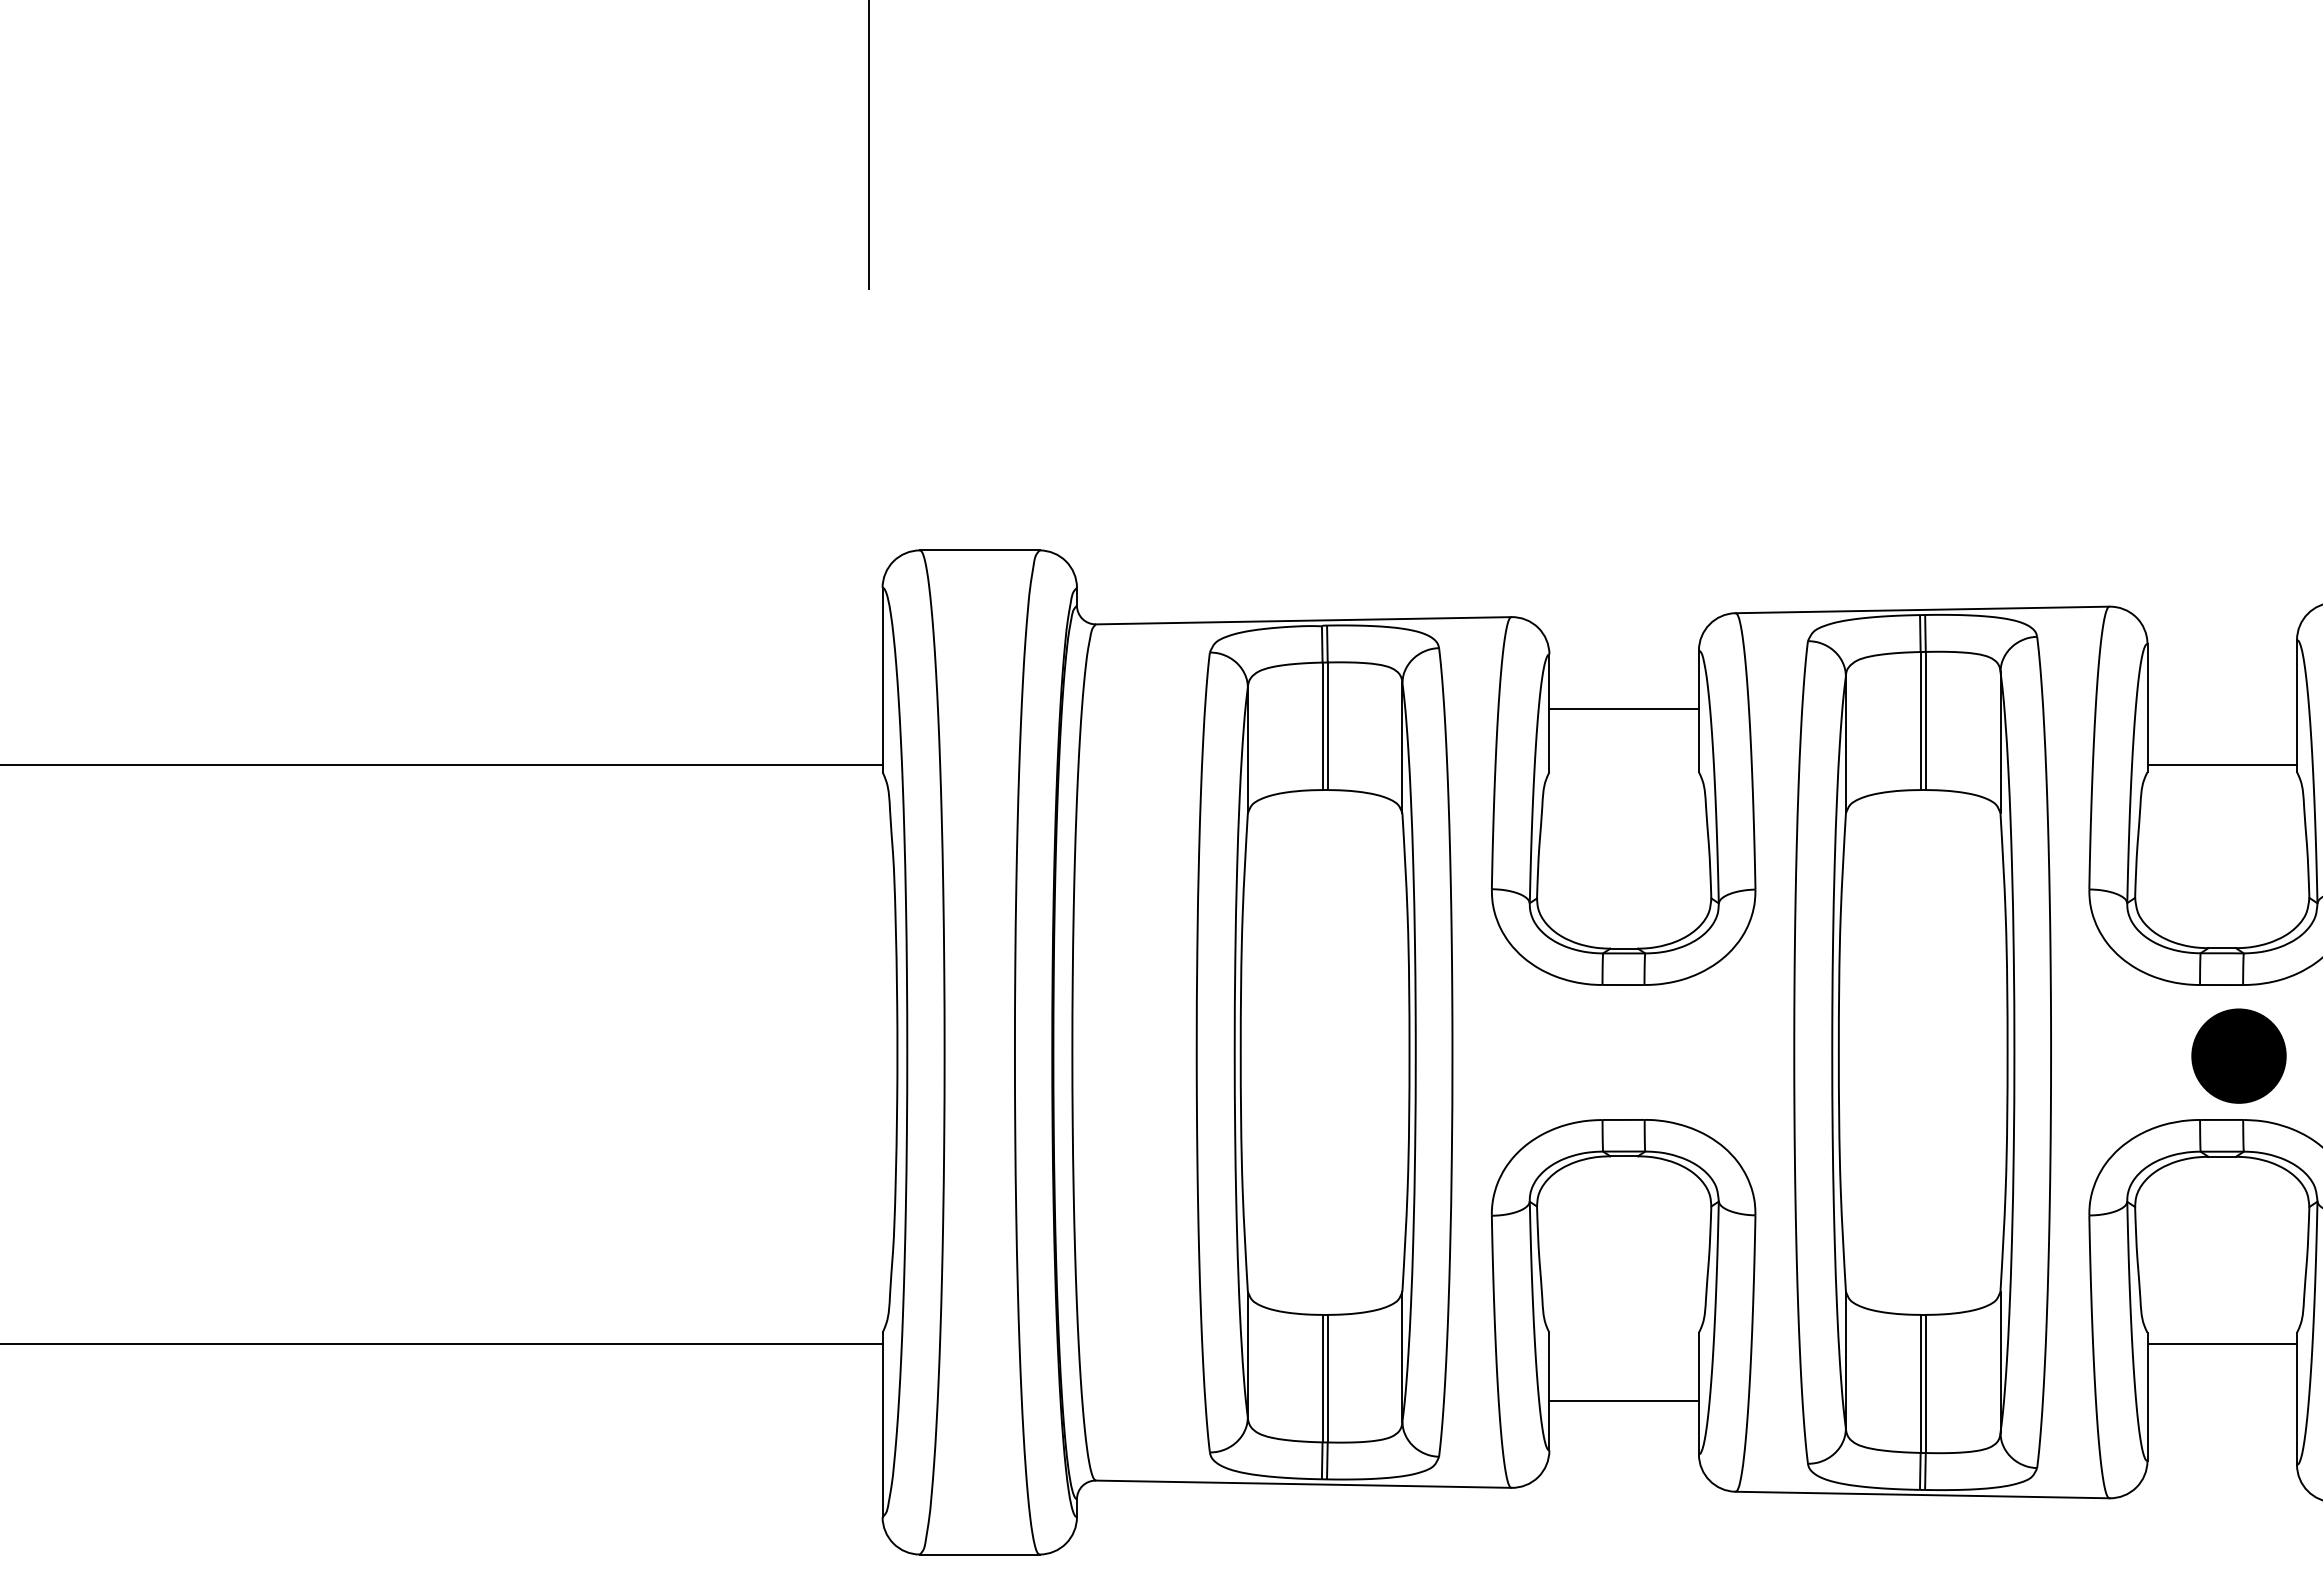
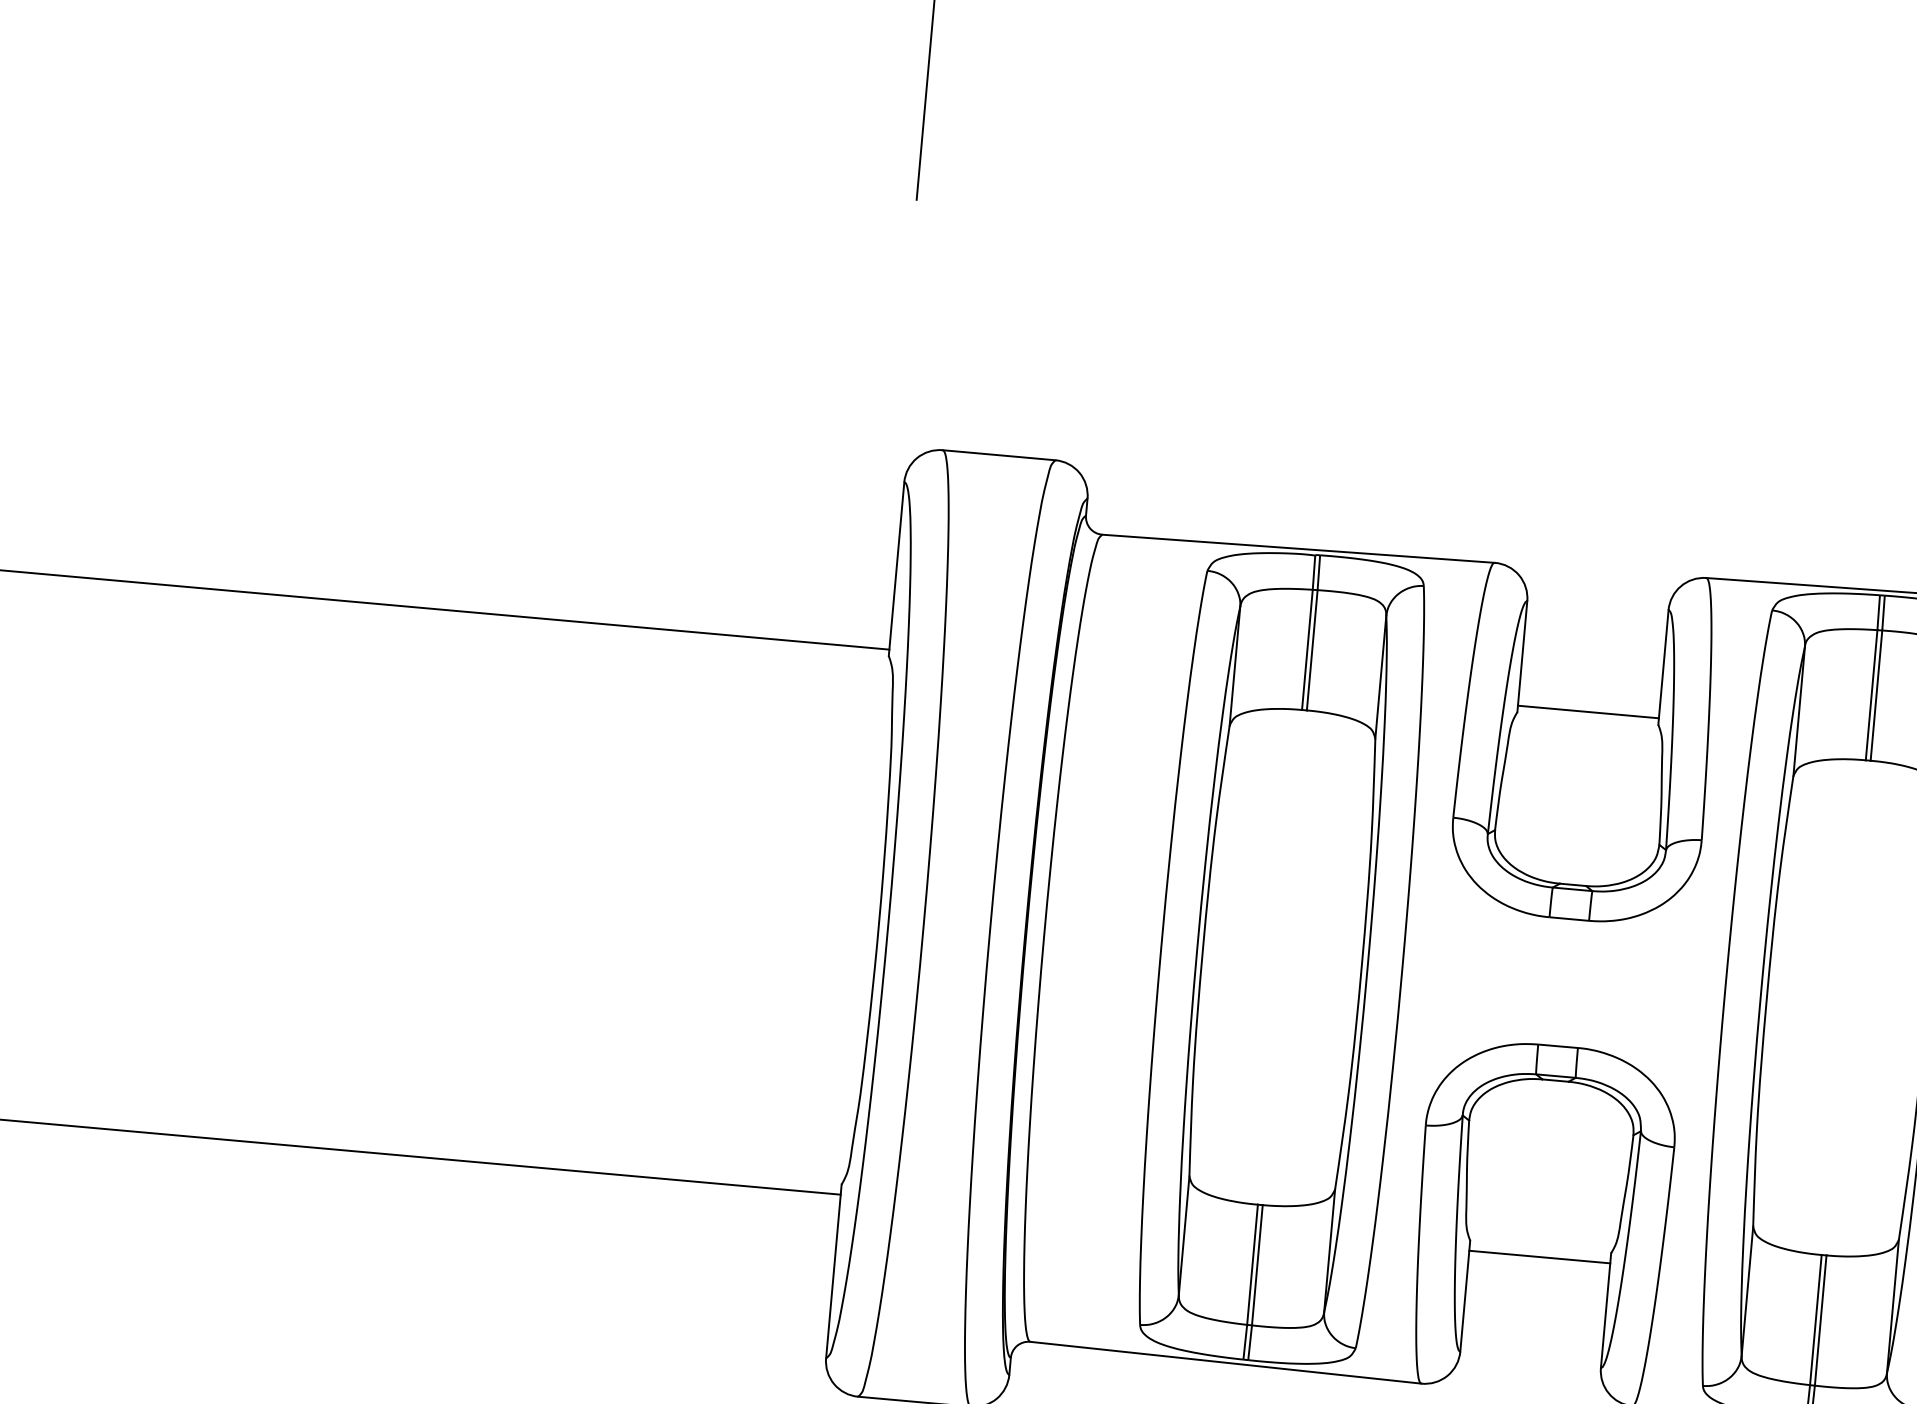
line: (1623, 709) -> (1587, 712), moved
line: (1623, 1400) -> (1539, 1256), moved

